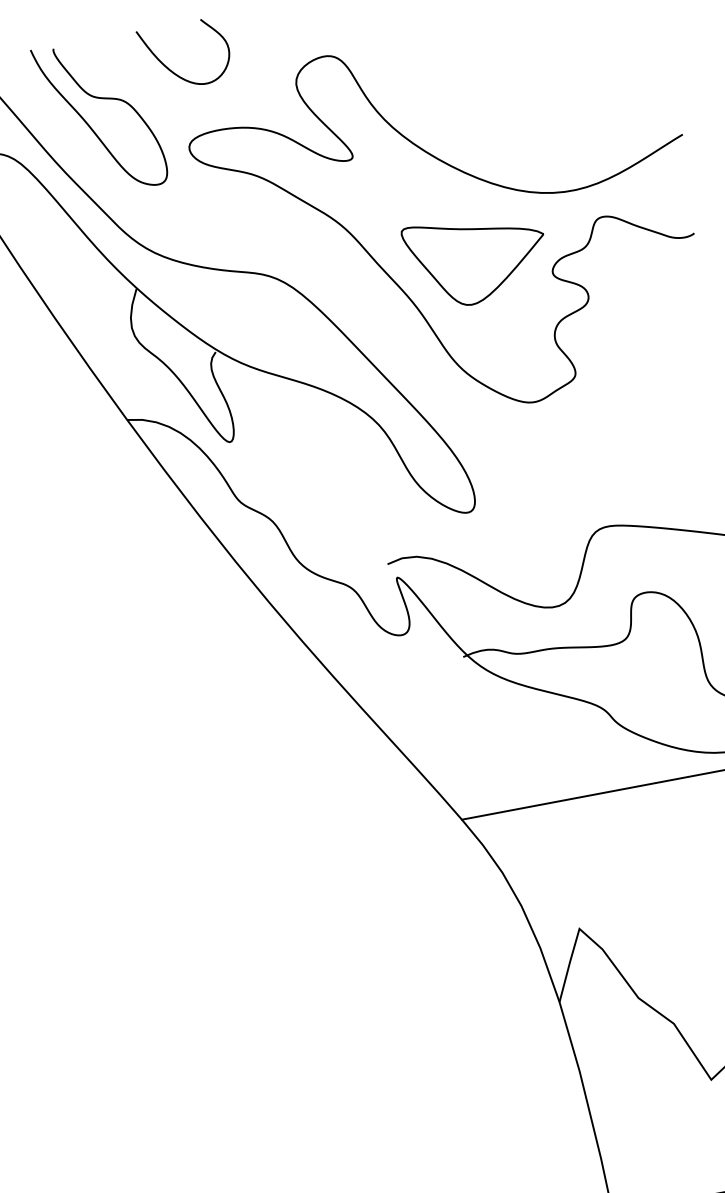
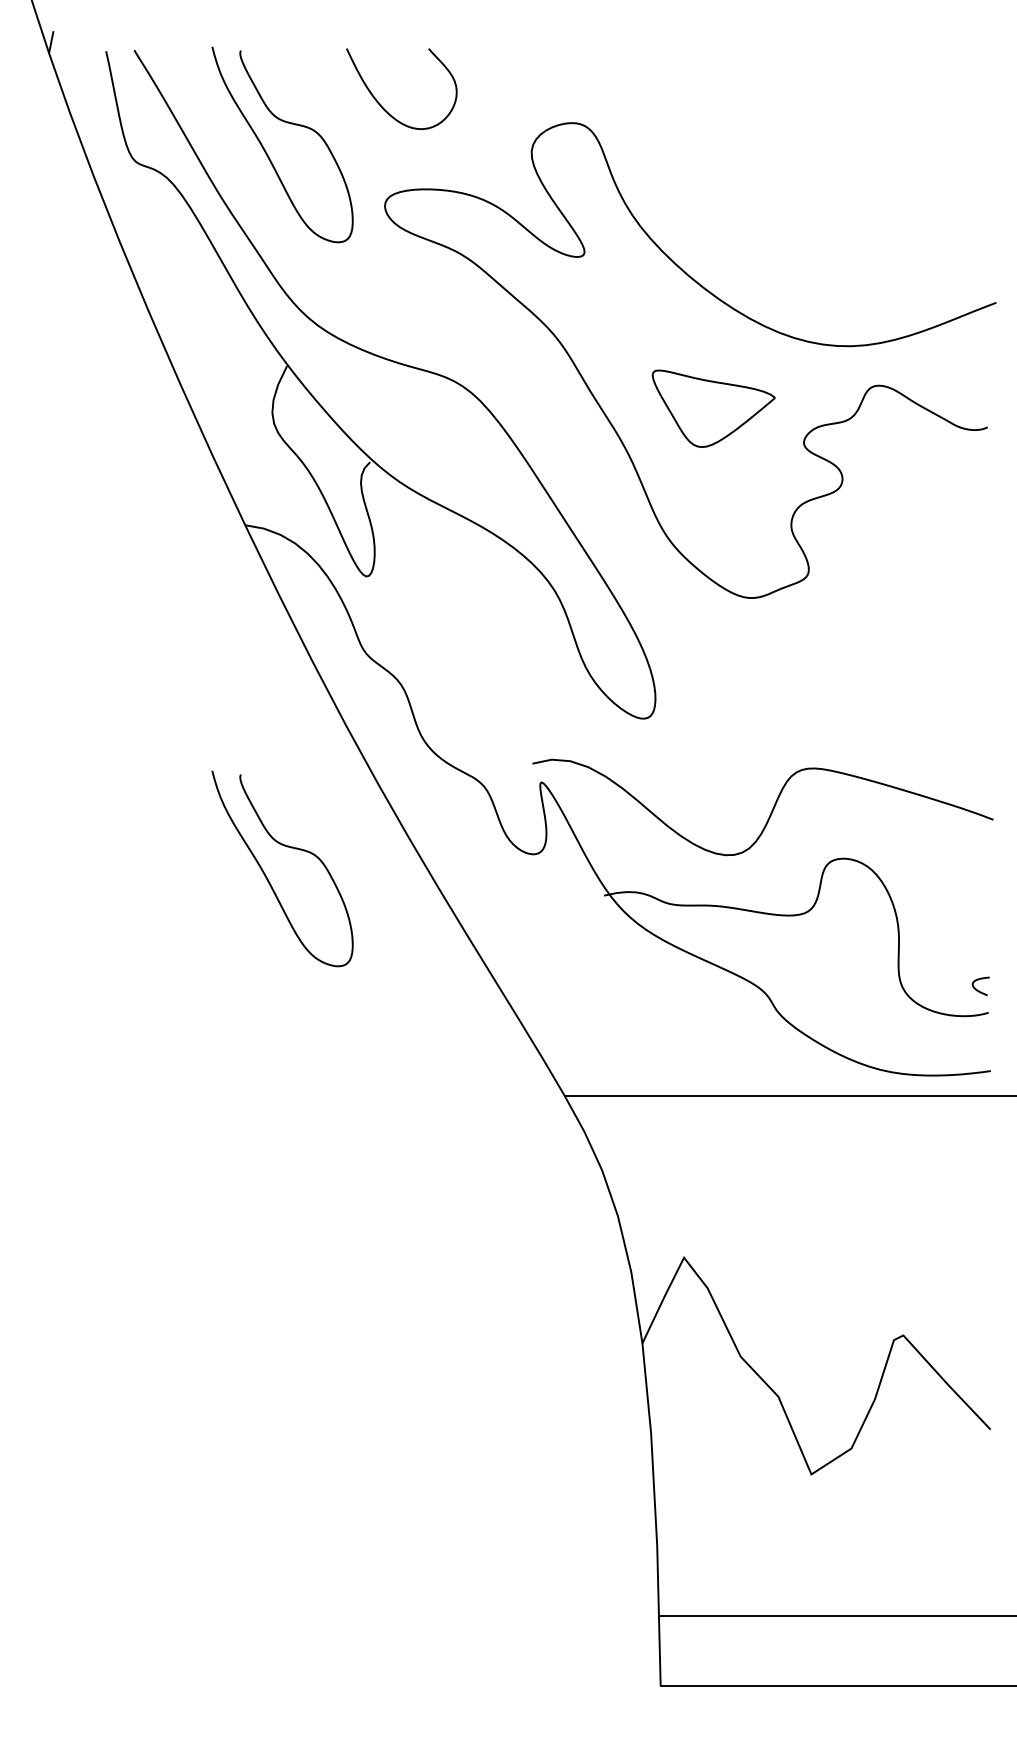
part: (476, 259) -> (713, 408), size x0.7
curve: (195, 691) -> (266, 875), added

